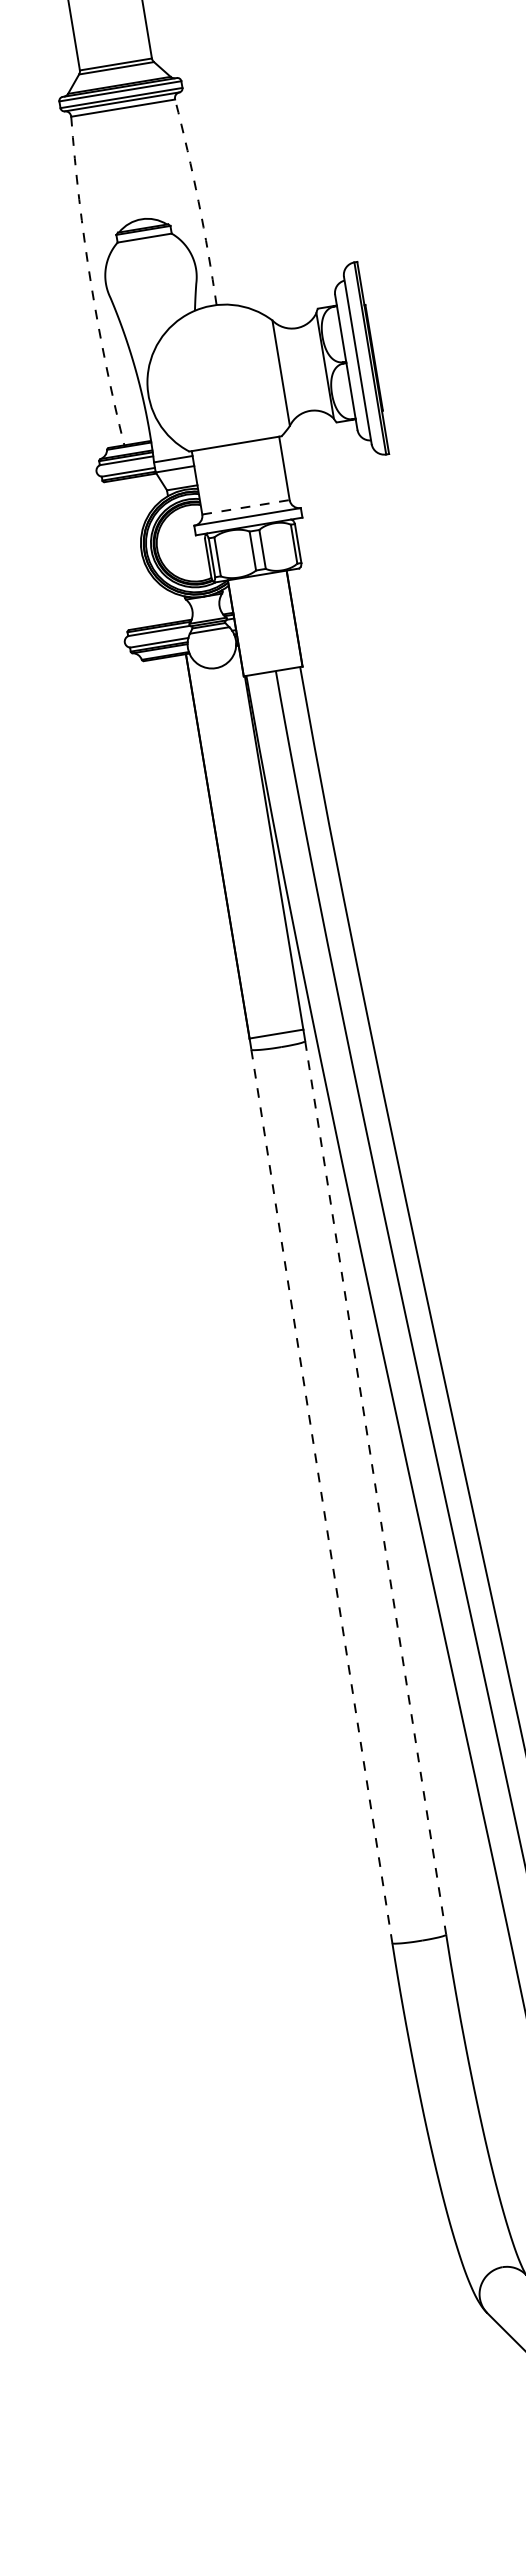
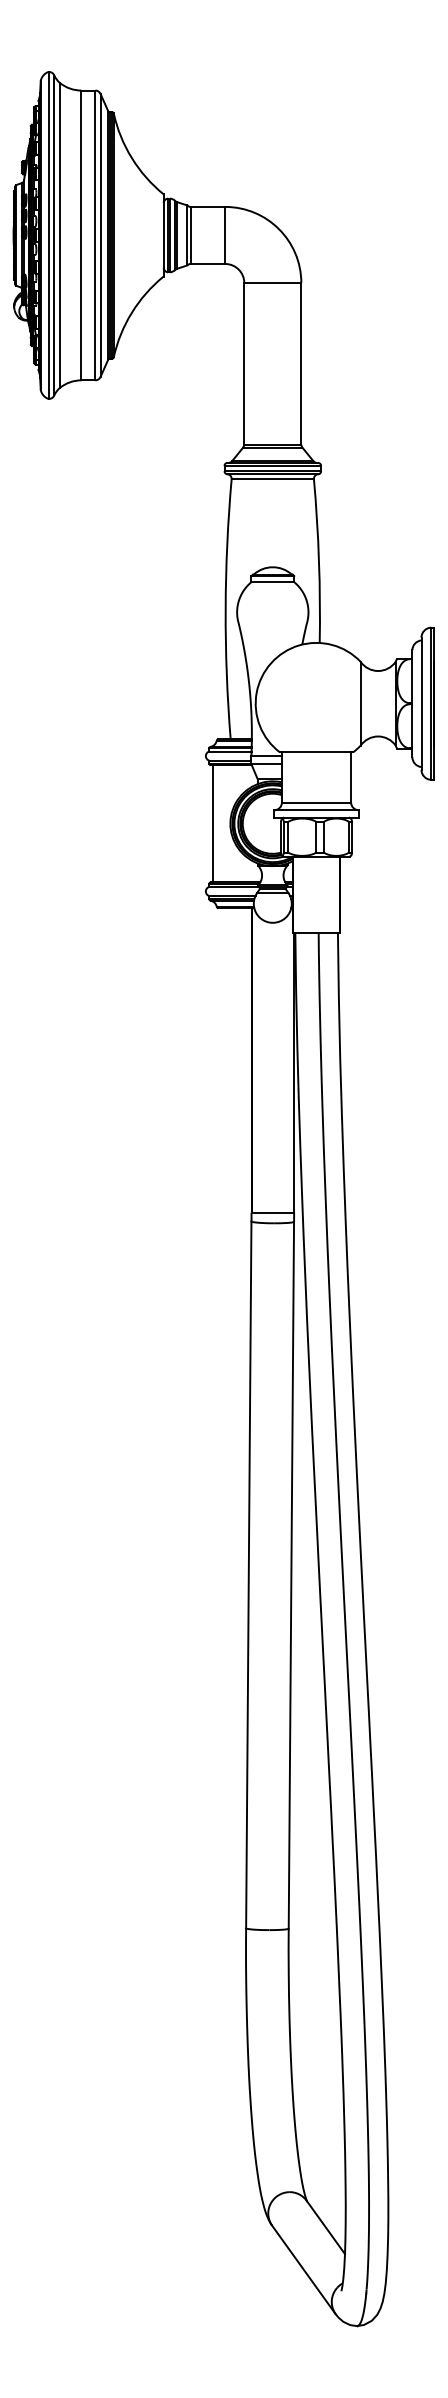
arc: (199, 202) -> (319, 561), dashed -> solid
arc: (90, 282) -> (225, 609), dashed -> solid
line: (245, 507) -> (316, 802), dashed -> solid
line: (120, 555) -> (213, 823), added
line: (375, 1488) -> (291, 1575), dashed -> solid
line: (321, 1497) -> (248, 1575), dashed -> solid

